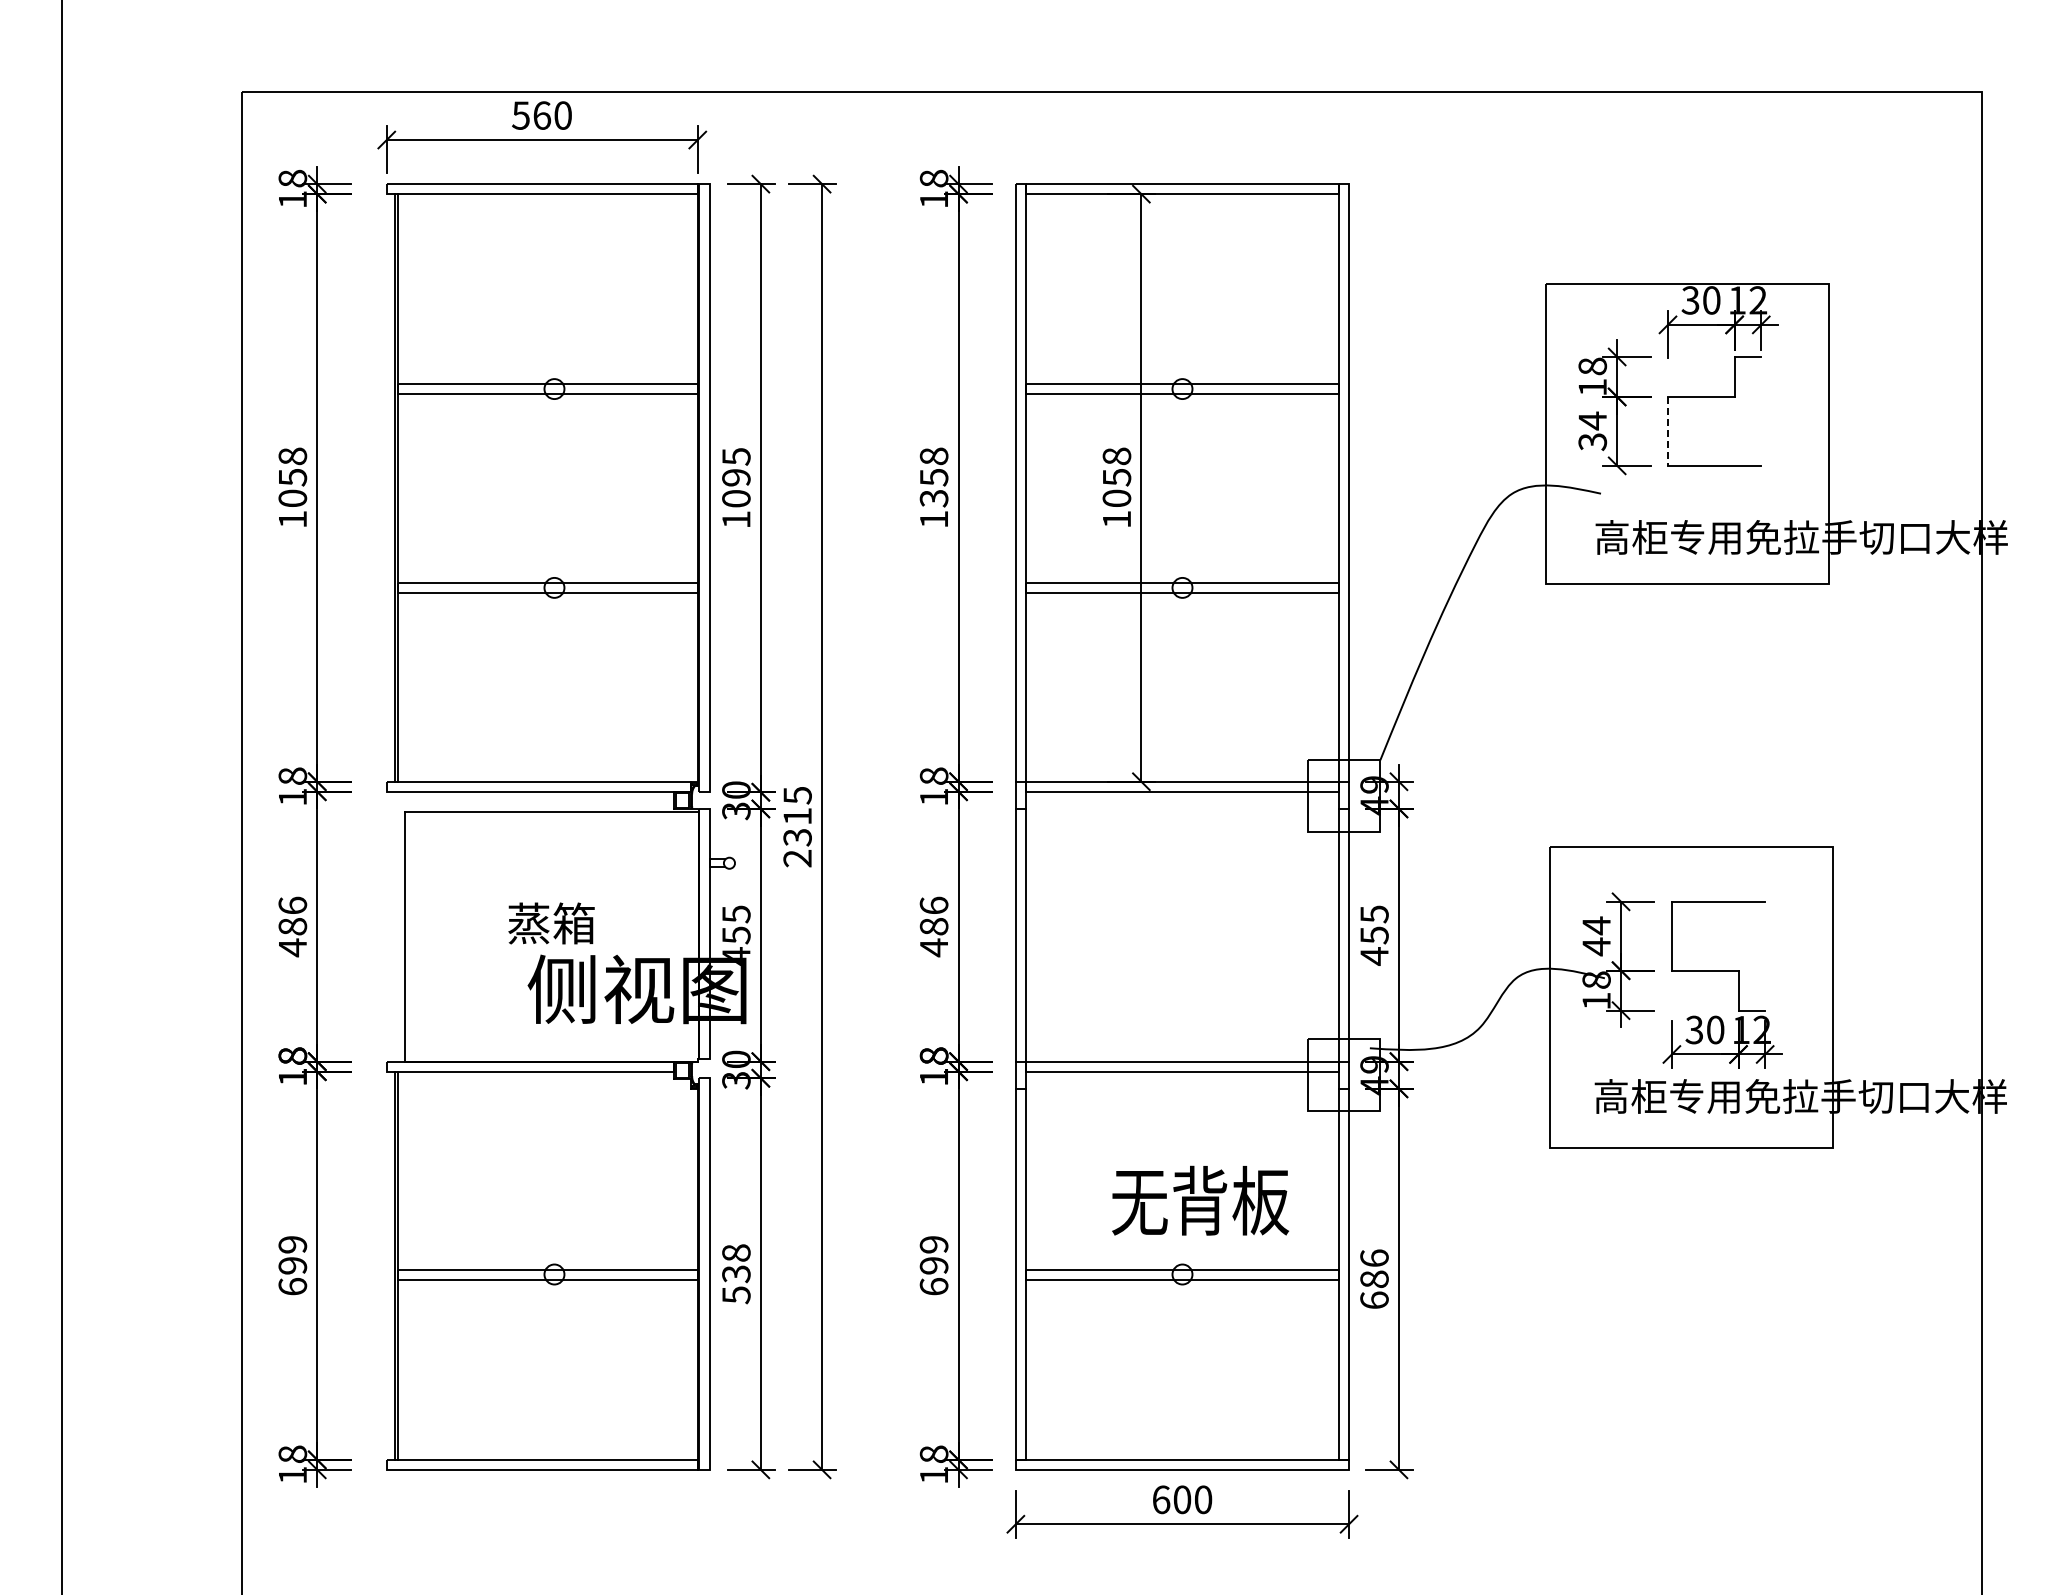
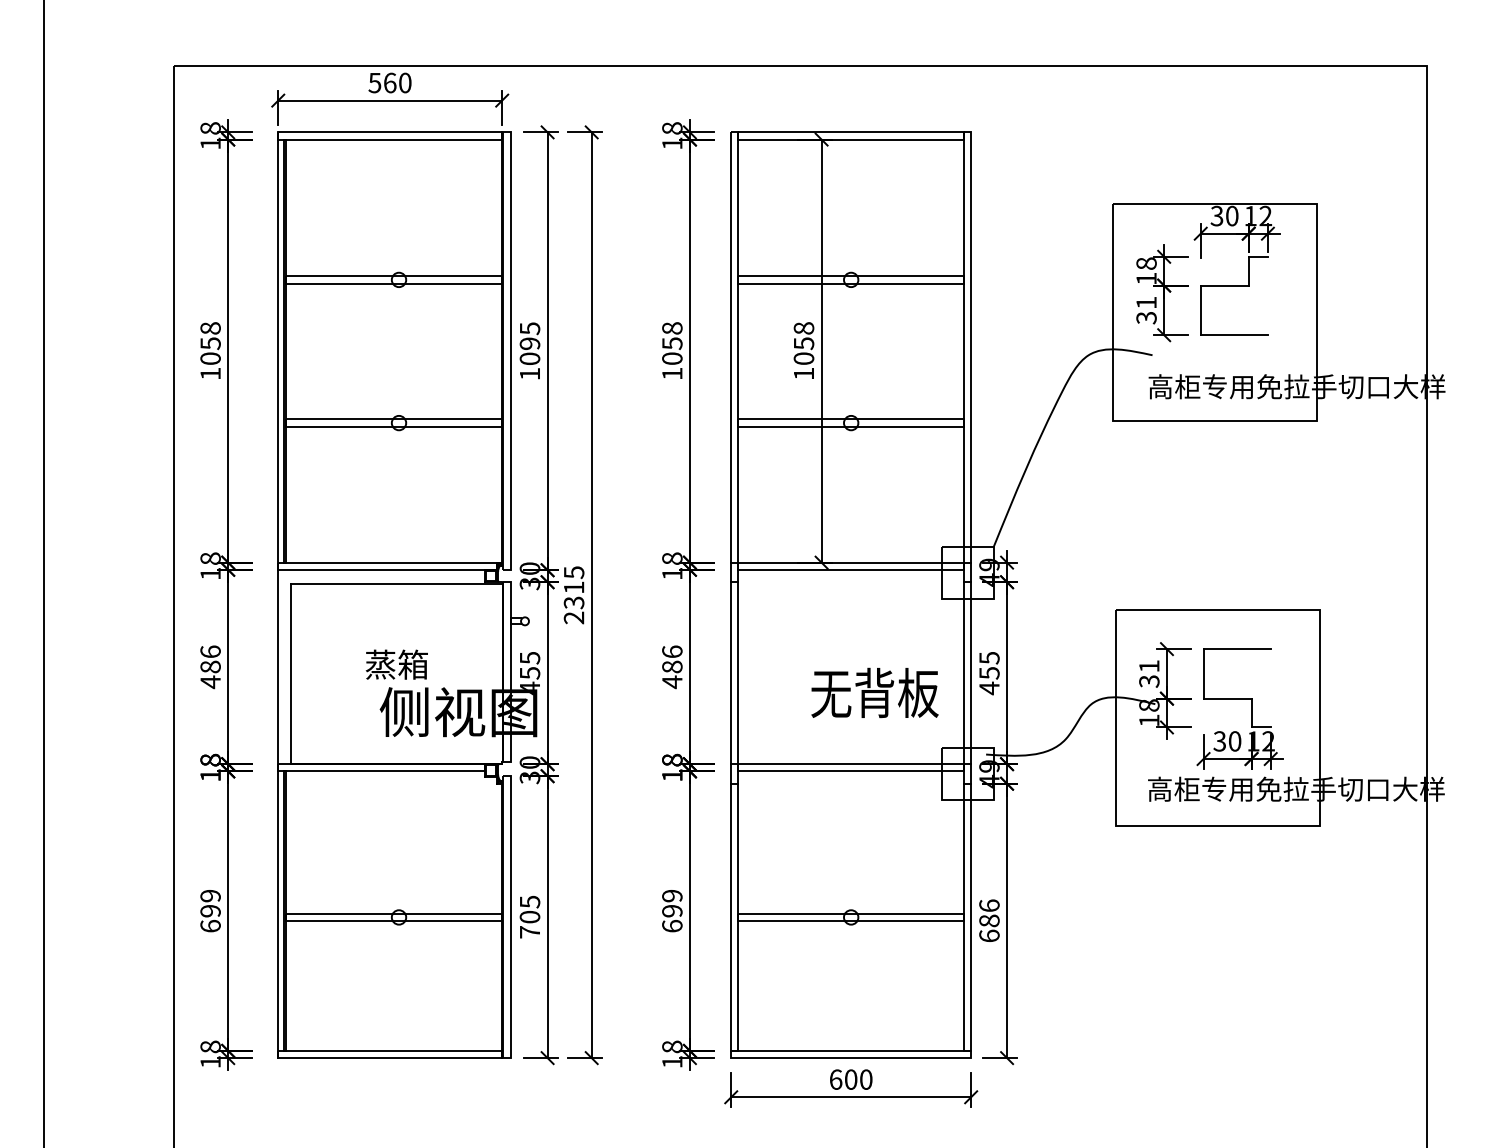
text: (1592, 420) -> (1146, 302), 34 -> 31
line: (1668, 431) -> (1201, 310), dashed -> solid
text: (933, 498) -> (671, 358), 1358 -> 1058
line: (386, 826) -> (278, 594), added
text: (1596, 936) -> (1149, 674), 44 -> 31
text: (1200, 1200) -> (874, 692), moved
text: (736, 1274) -> (530, 917), 538 -> 705

